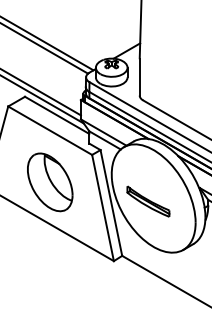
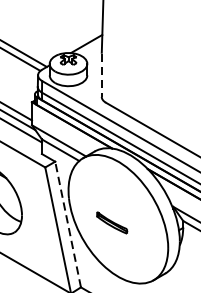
line: (139, 77) -> (101, 75), solid -> dashed
part: (148, 201) -> (112, 222), size x0.6
line: (111, 202) -> (68, 223), solid -> dashed

